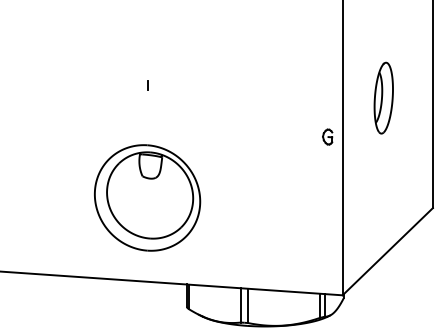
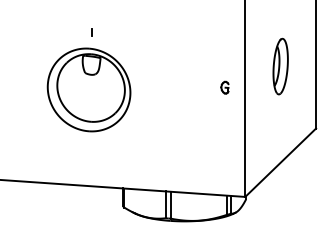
part: (383, 97) -> (280, 66), moved
part: (327, 136) -> (224, 87), moved
part: (147, 197) -> (89, 89), moved

